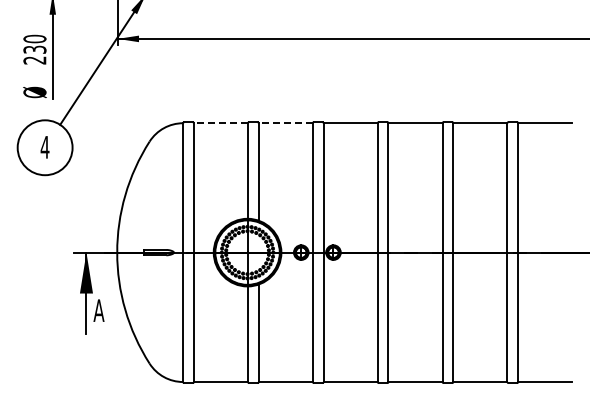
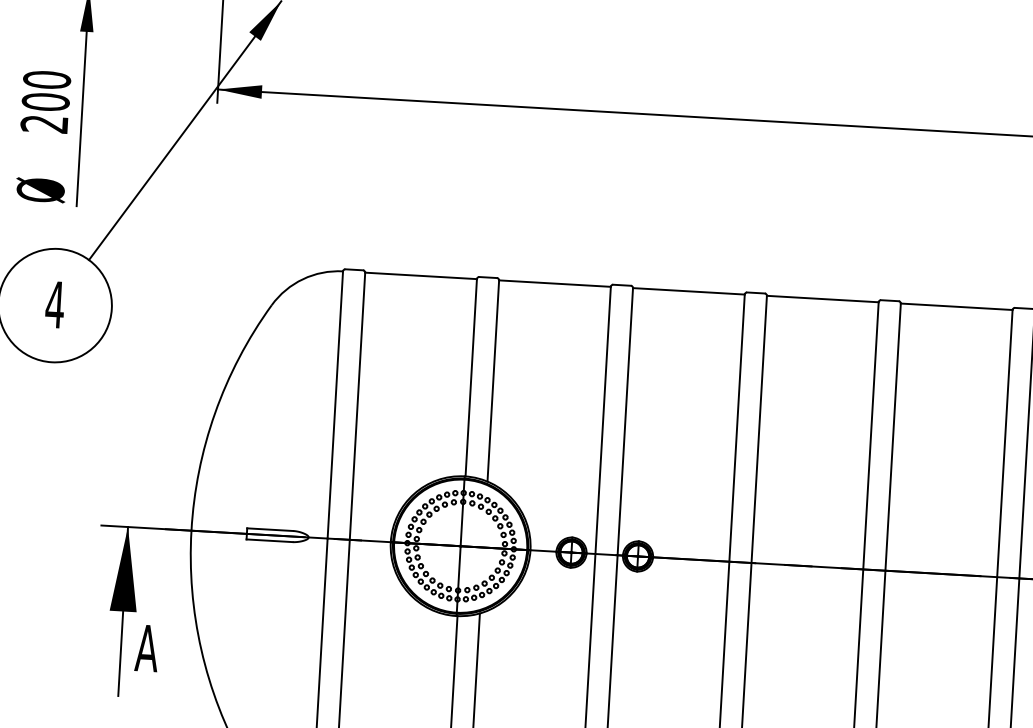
text: (34, 49) -> (44, 101), 230 -> 200
line: (220, 123) -> (420, 276), dashed -> solid
line: (285, 123) -> (554, 284), dashed -> solid

